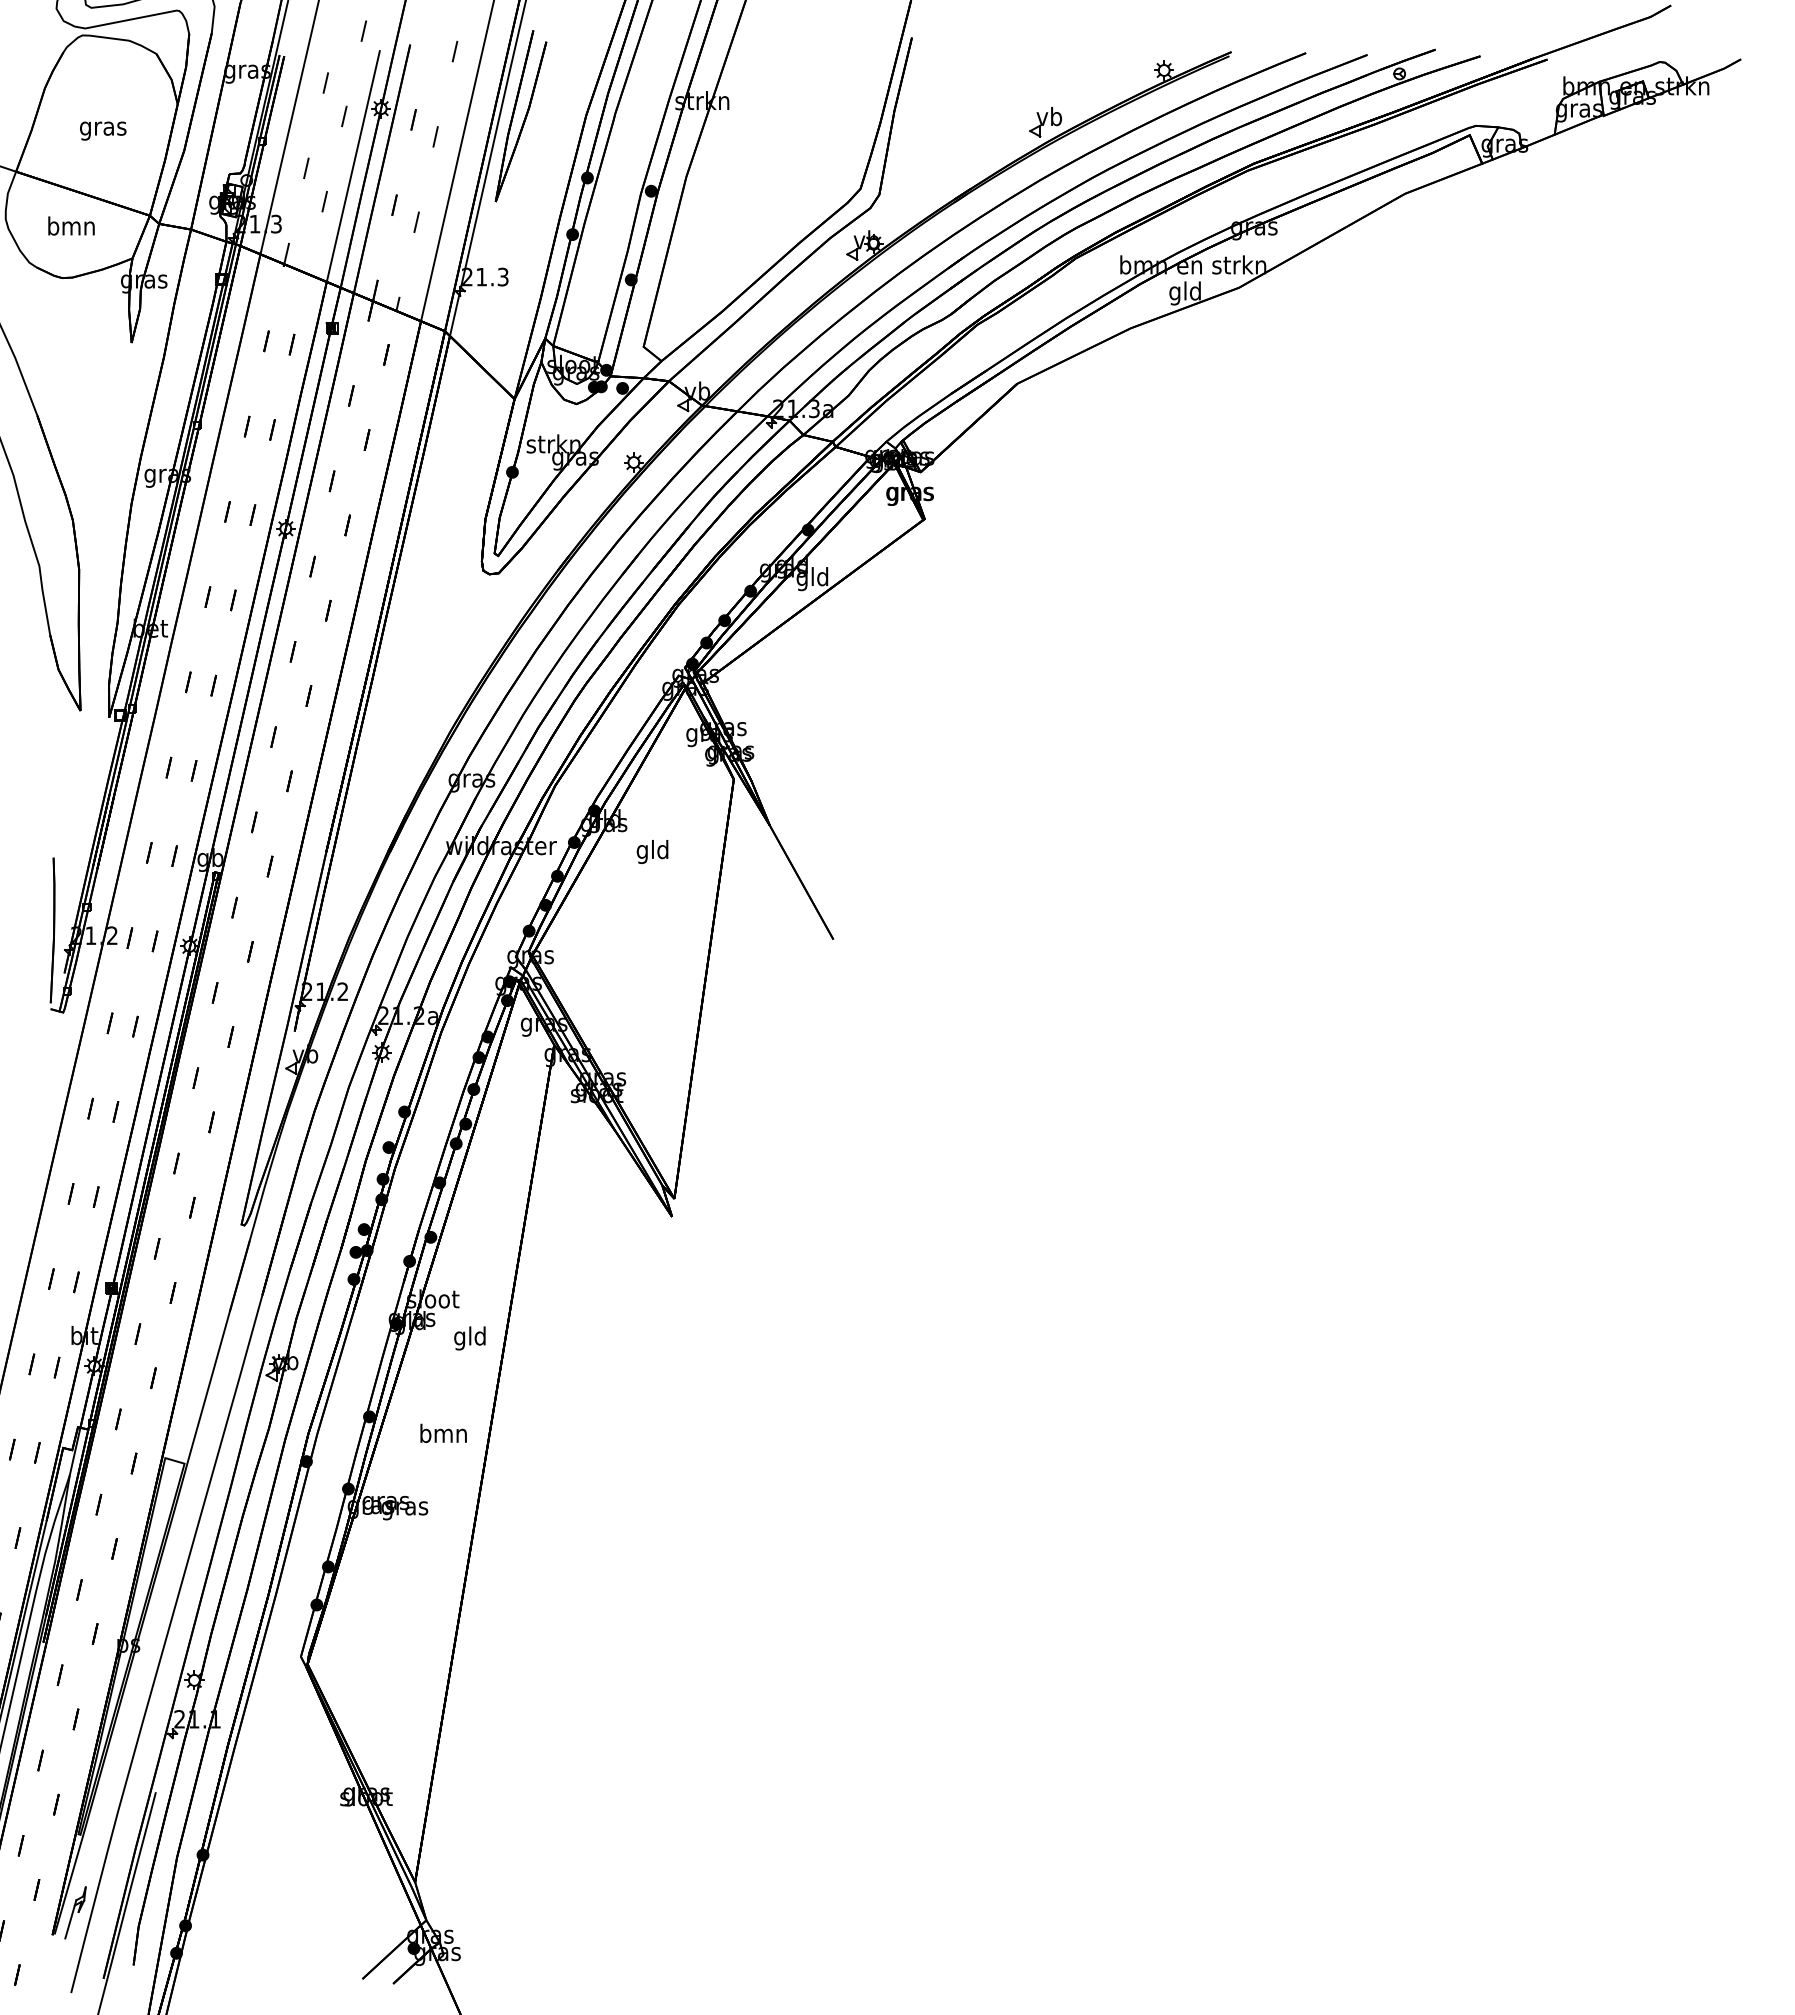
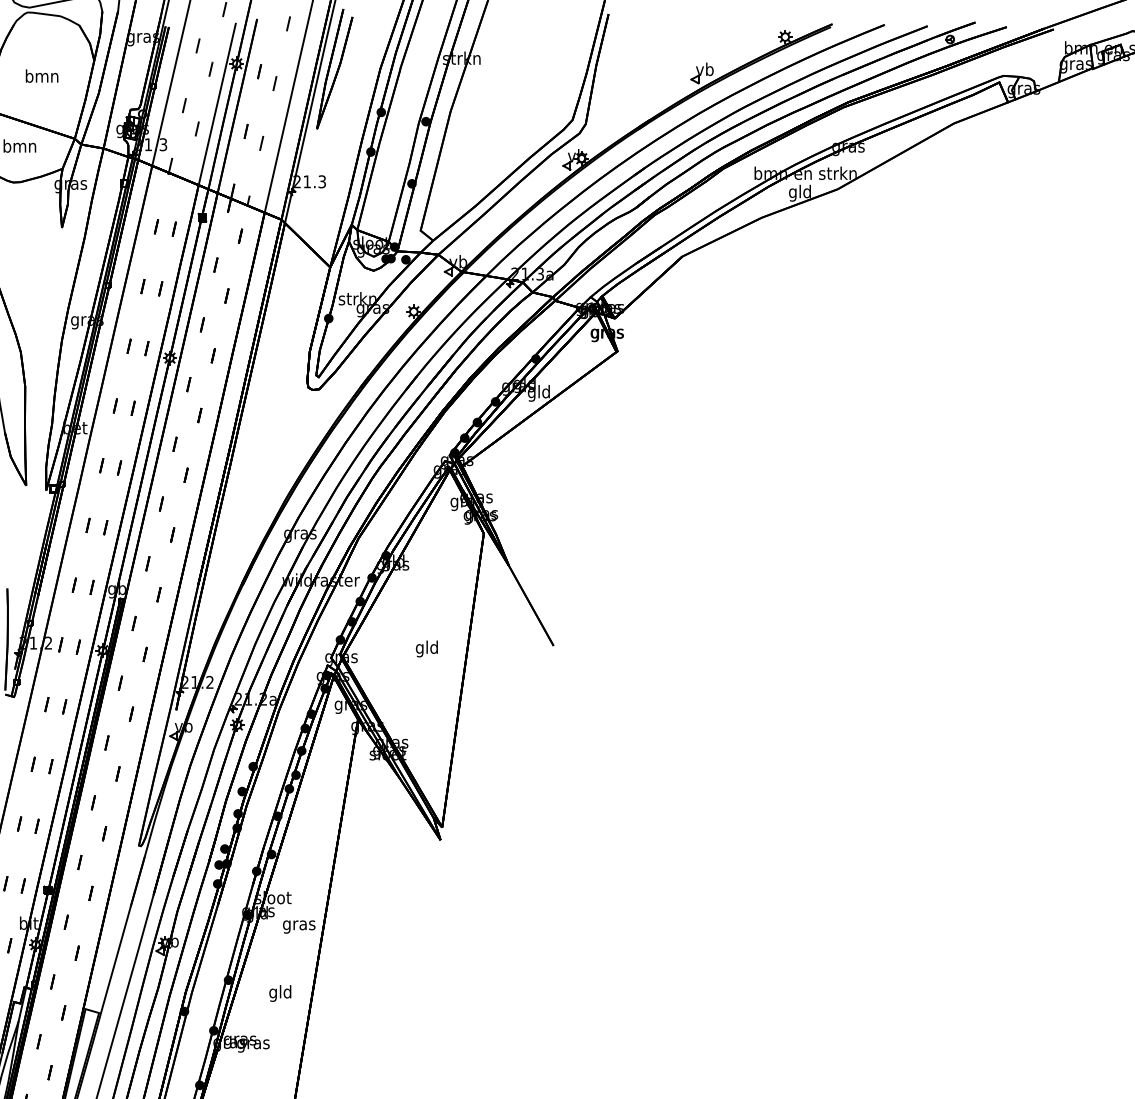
text: (103, 128) -> (42, 77), gras -> bmn
text: (652, 851) -> (426, 648), moved
text: (470, 1338) -> (299, 925), gld -> gras
text: (443, 1435) -> (280, 993), bmn -> gld

